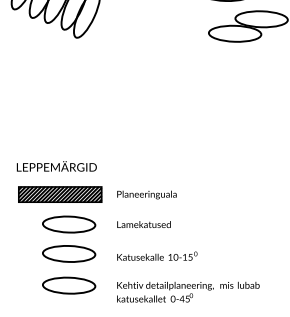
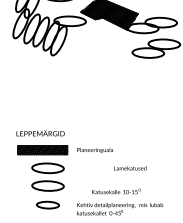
text: (144, 224) -> (130, 168), moved
text: (157, 256) -> (116, 191), moved
part: (68, 284) -> (47, 204), size x0.7

